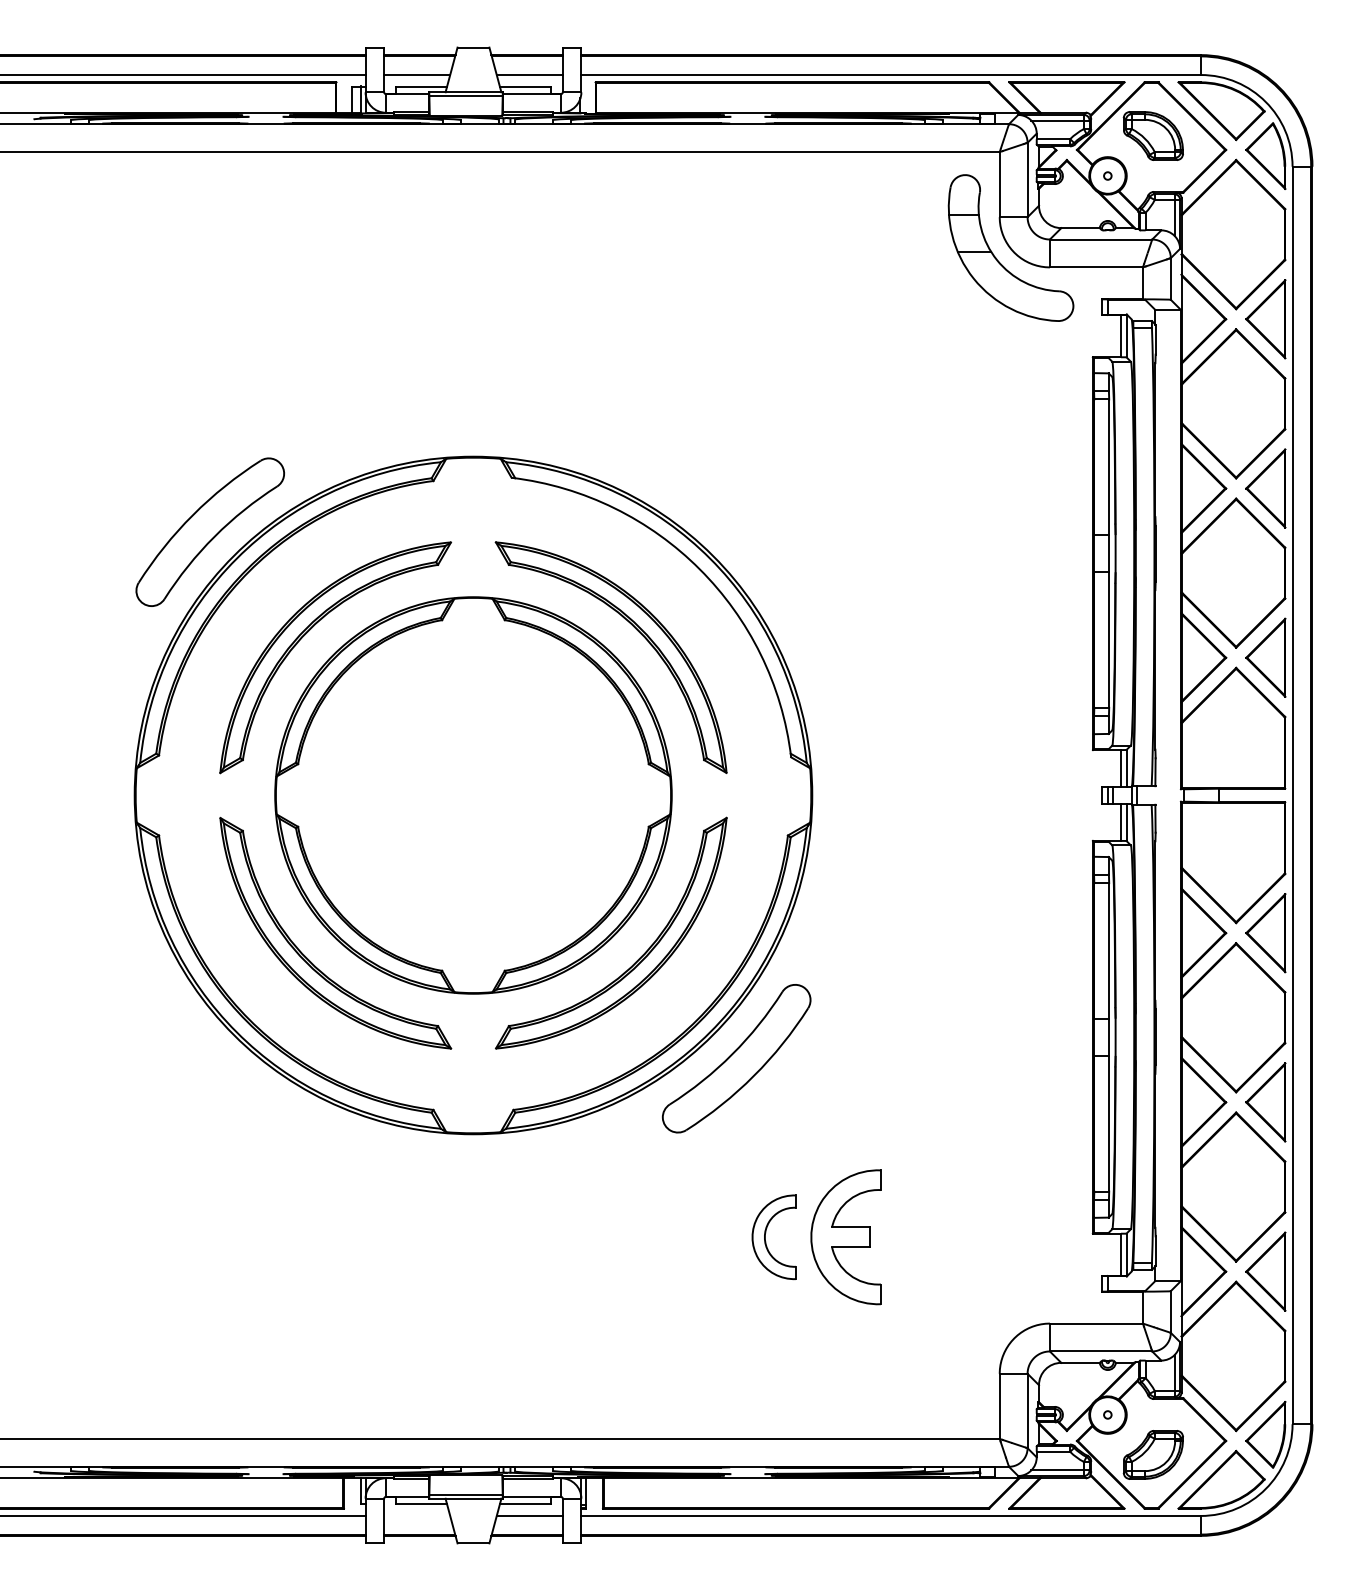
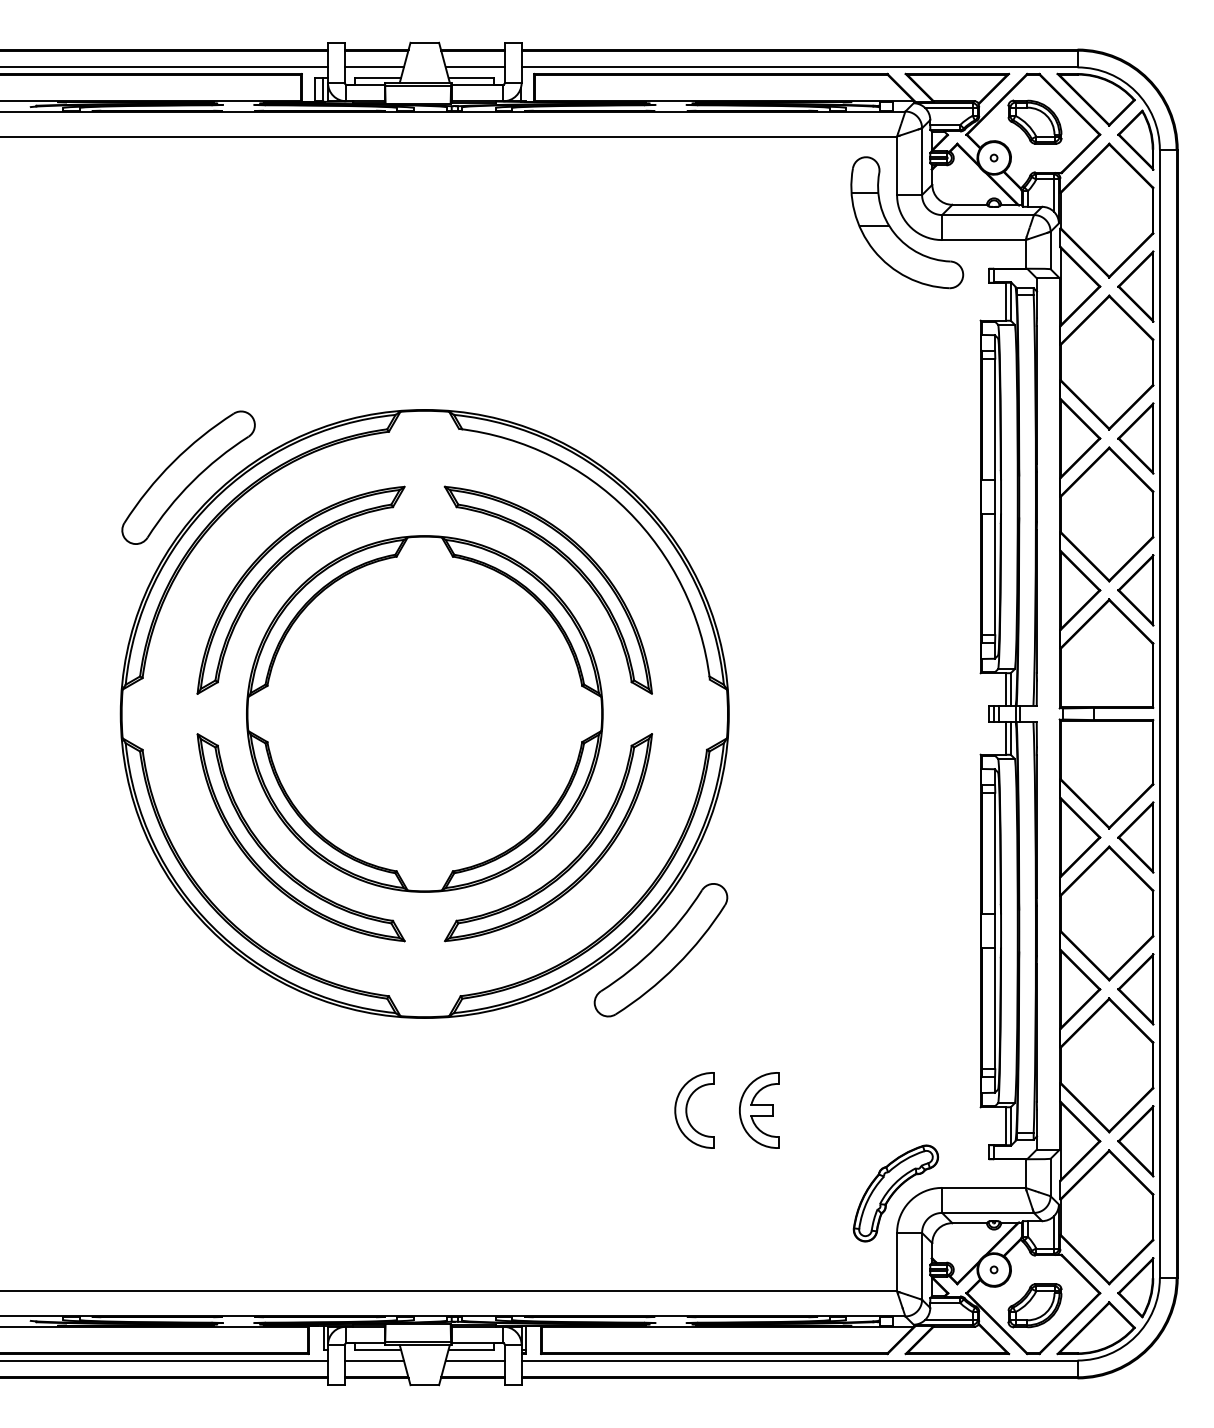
part: (846, 1237) -> (759, 1110), size x0.62
part: (997, 1329) -> (895, 1193), added
line: (416, 1515) -> (373, 1360), added

